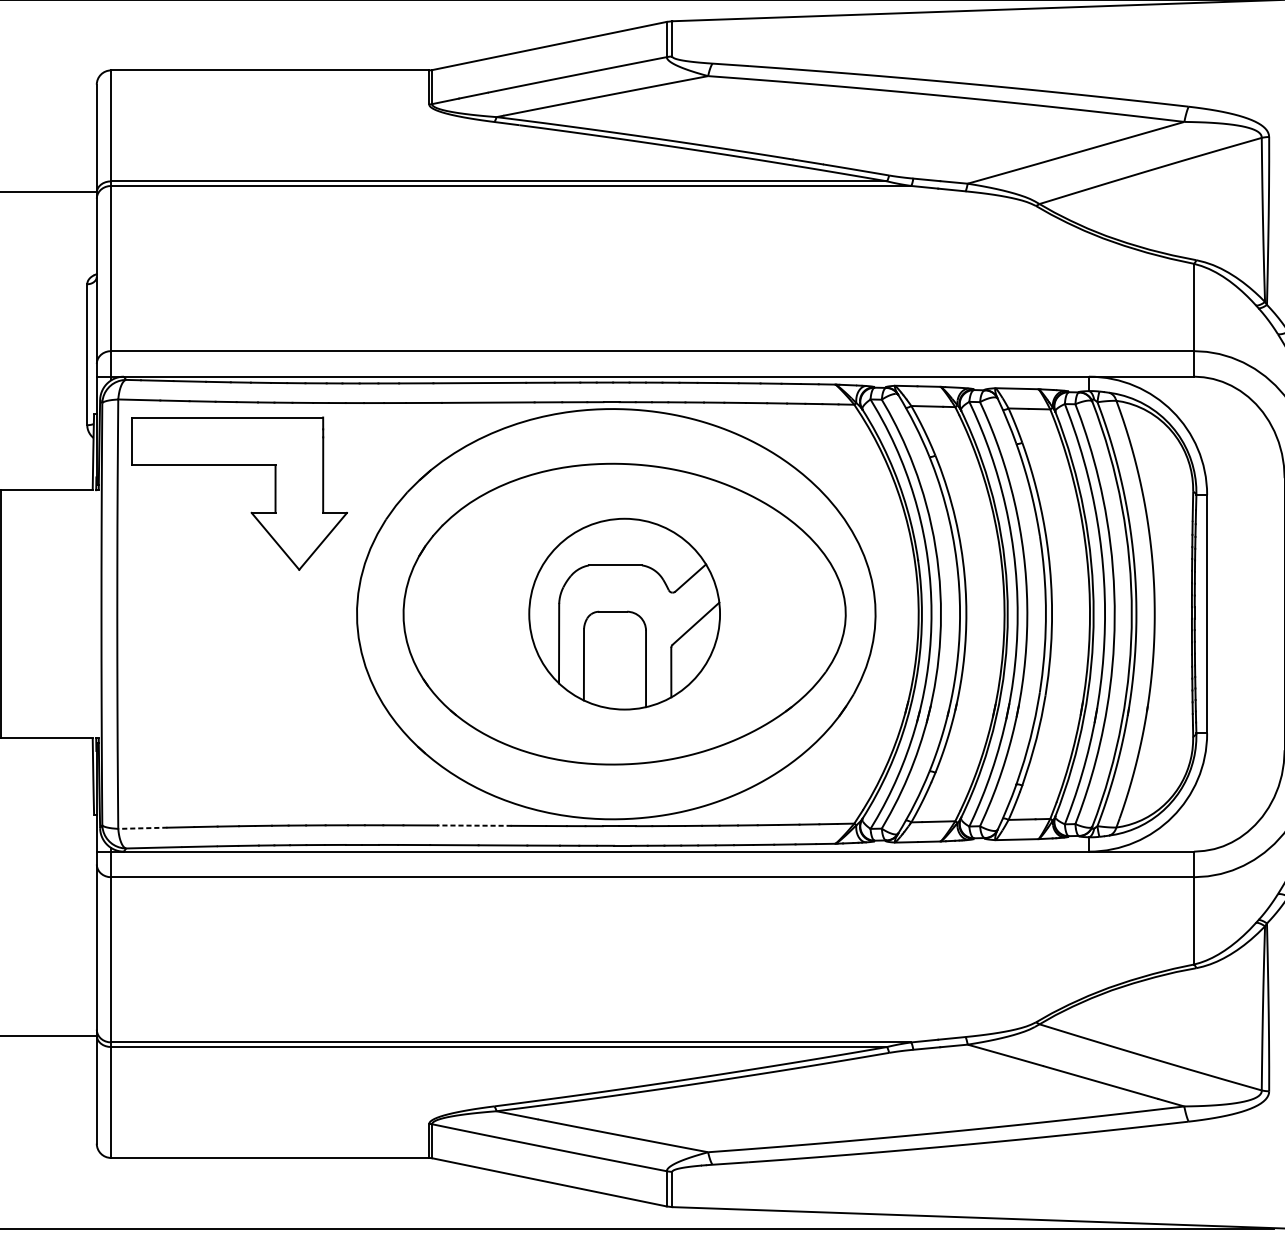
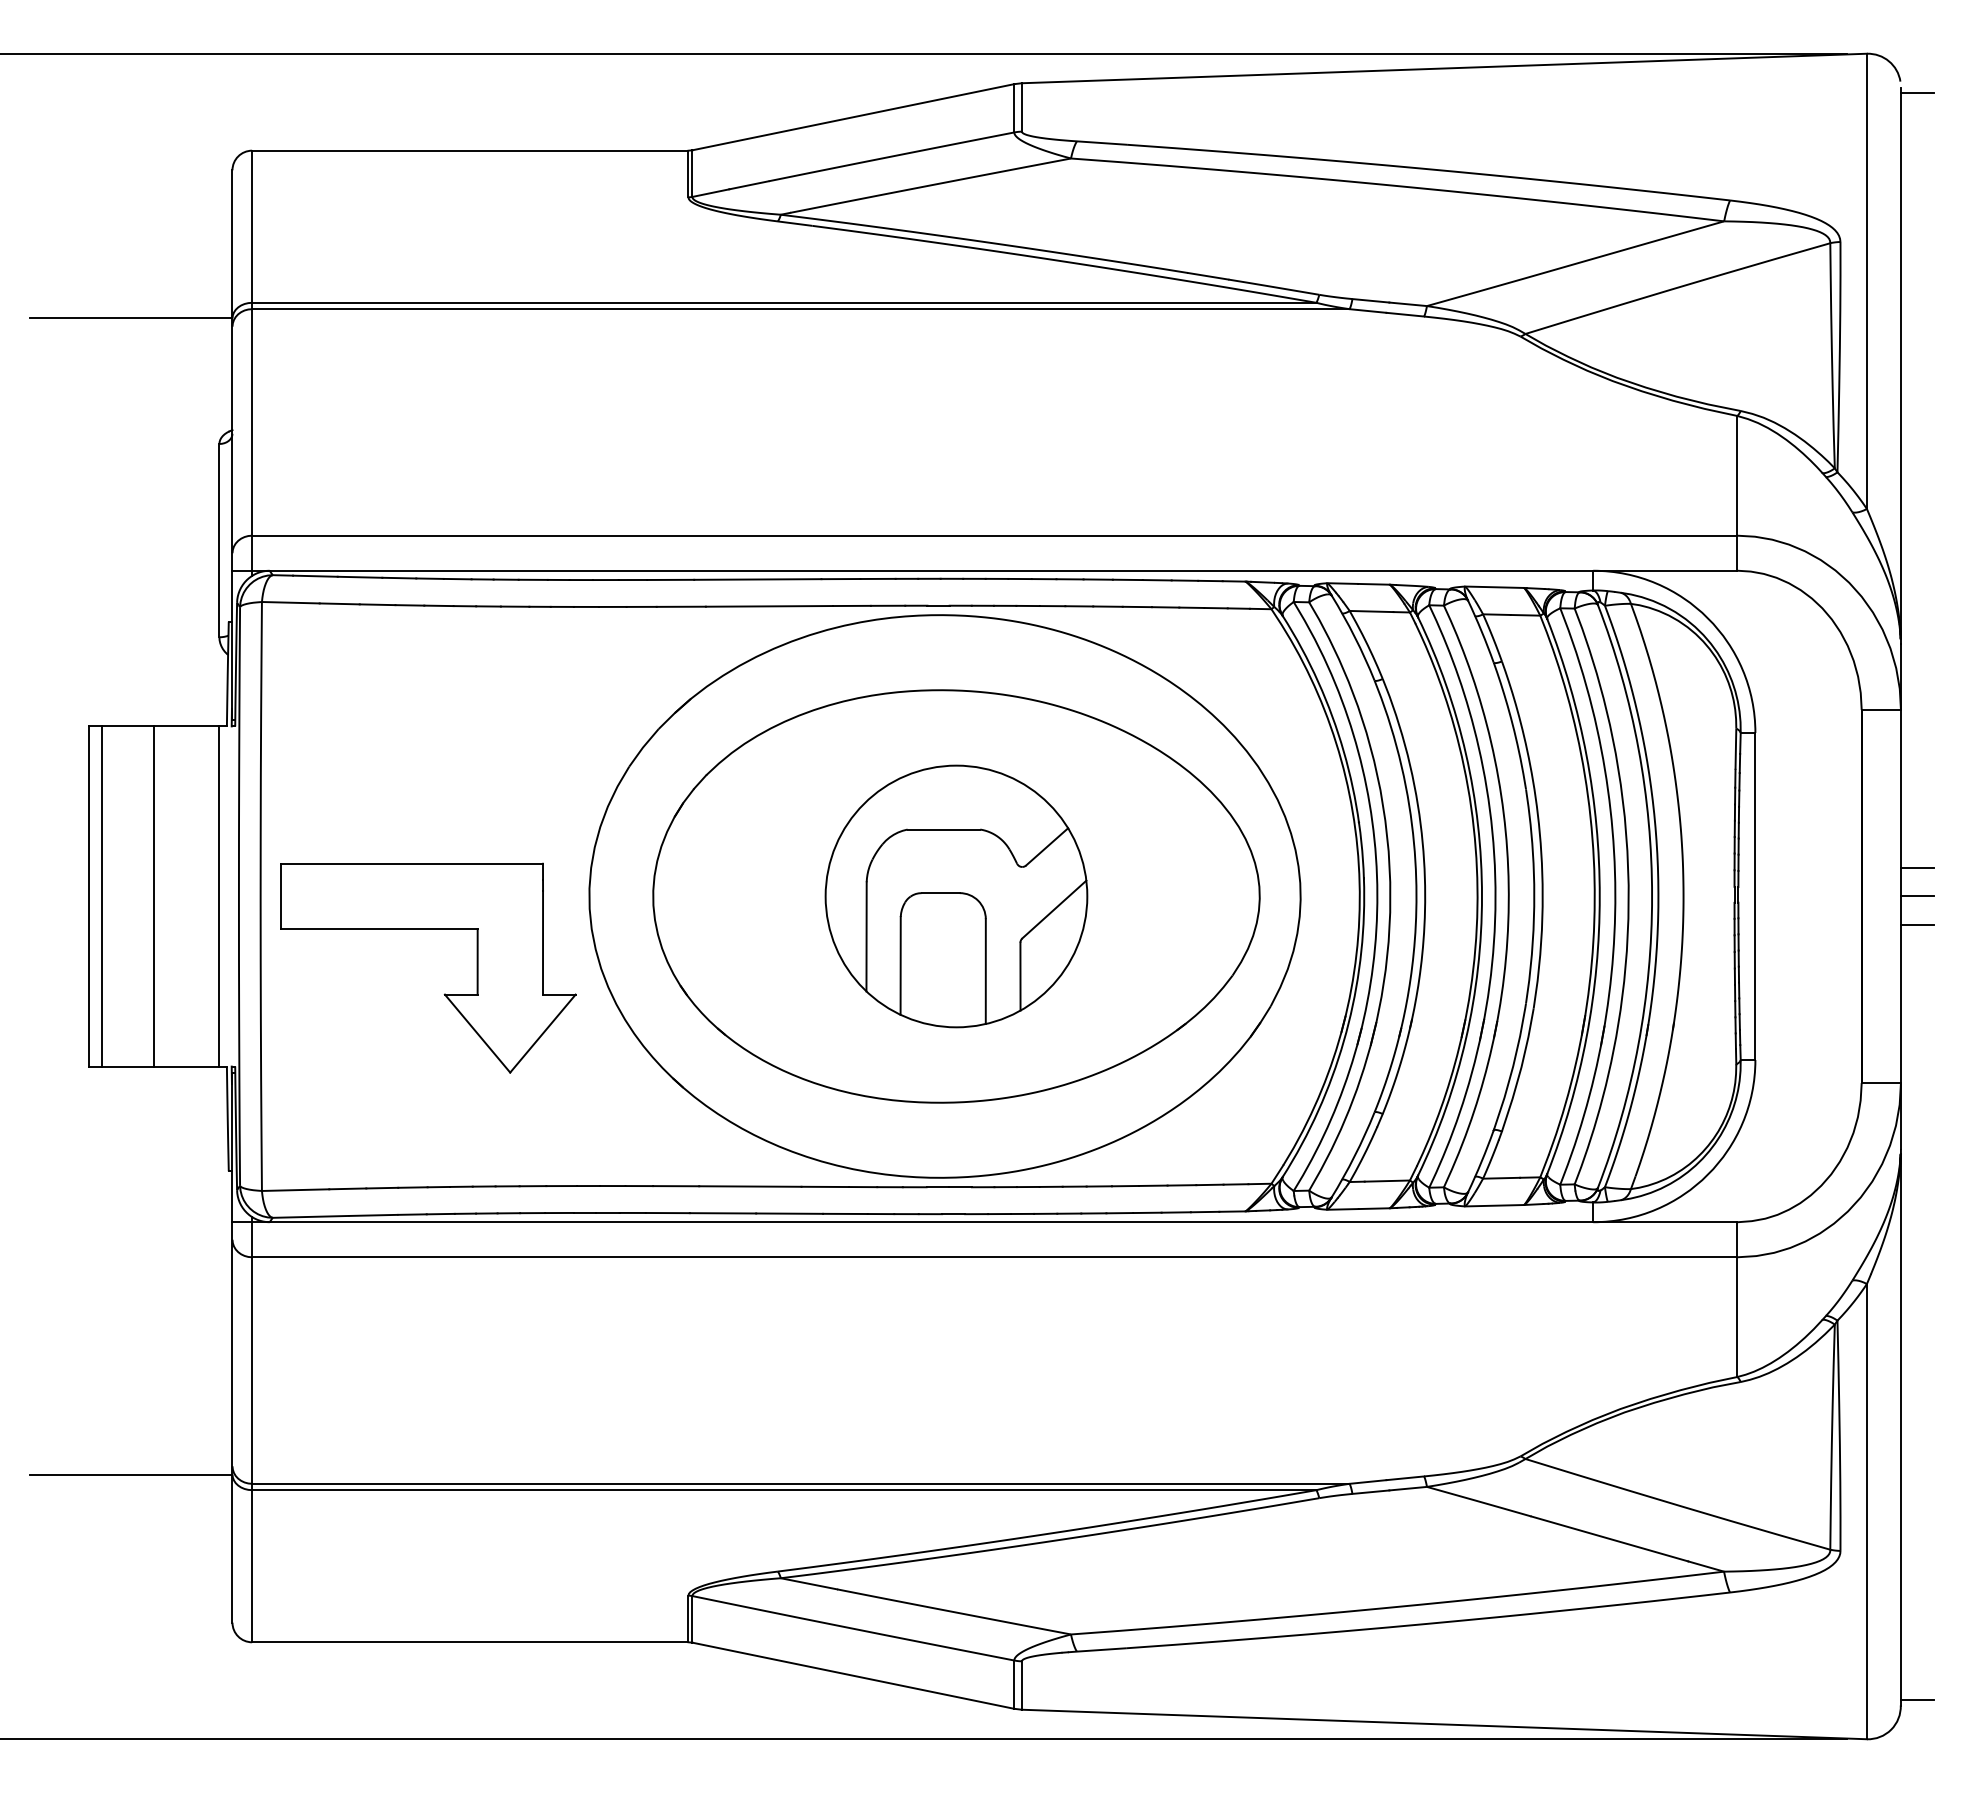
part: (251, 512) -> (444, 993), moved
line: (39, 614) -> (153, 896), added
line: (87, 614) -> (219, 896), added
line: (473, 825) -> (749, 1186), dashed -> solid
line: (142, 828) -> (295, 1190), dashed -> solid

